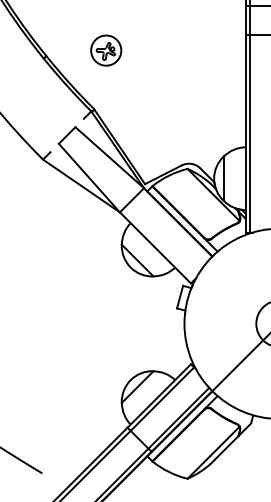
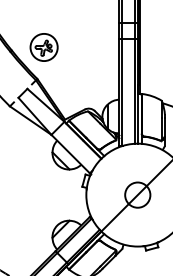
part: (105, 50) -> (43, 47), size x1.67

